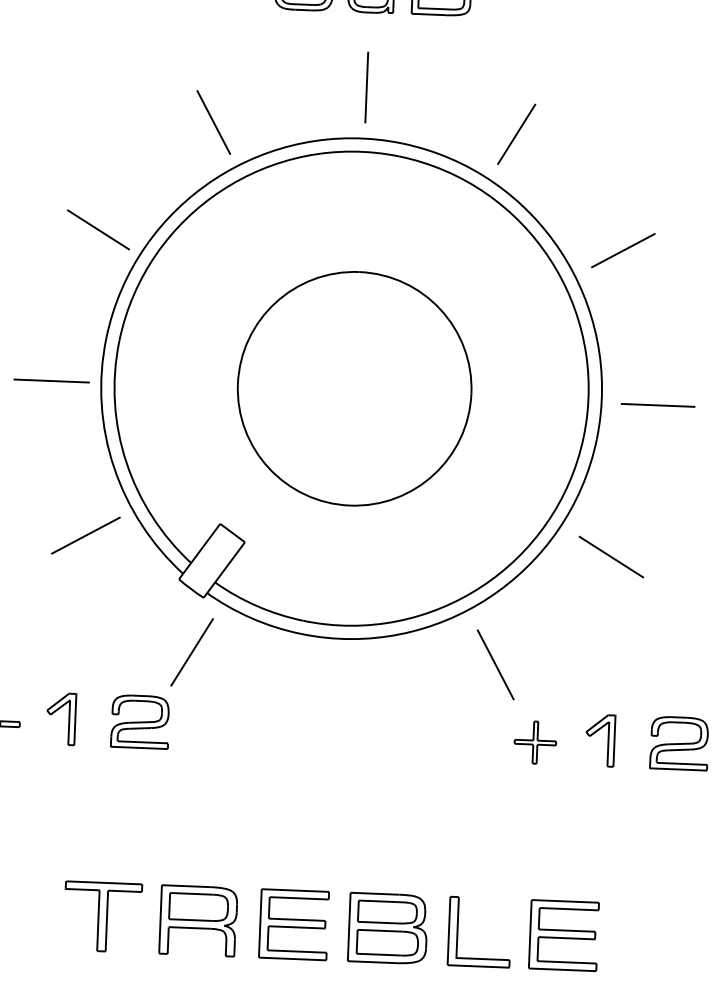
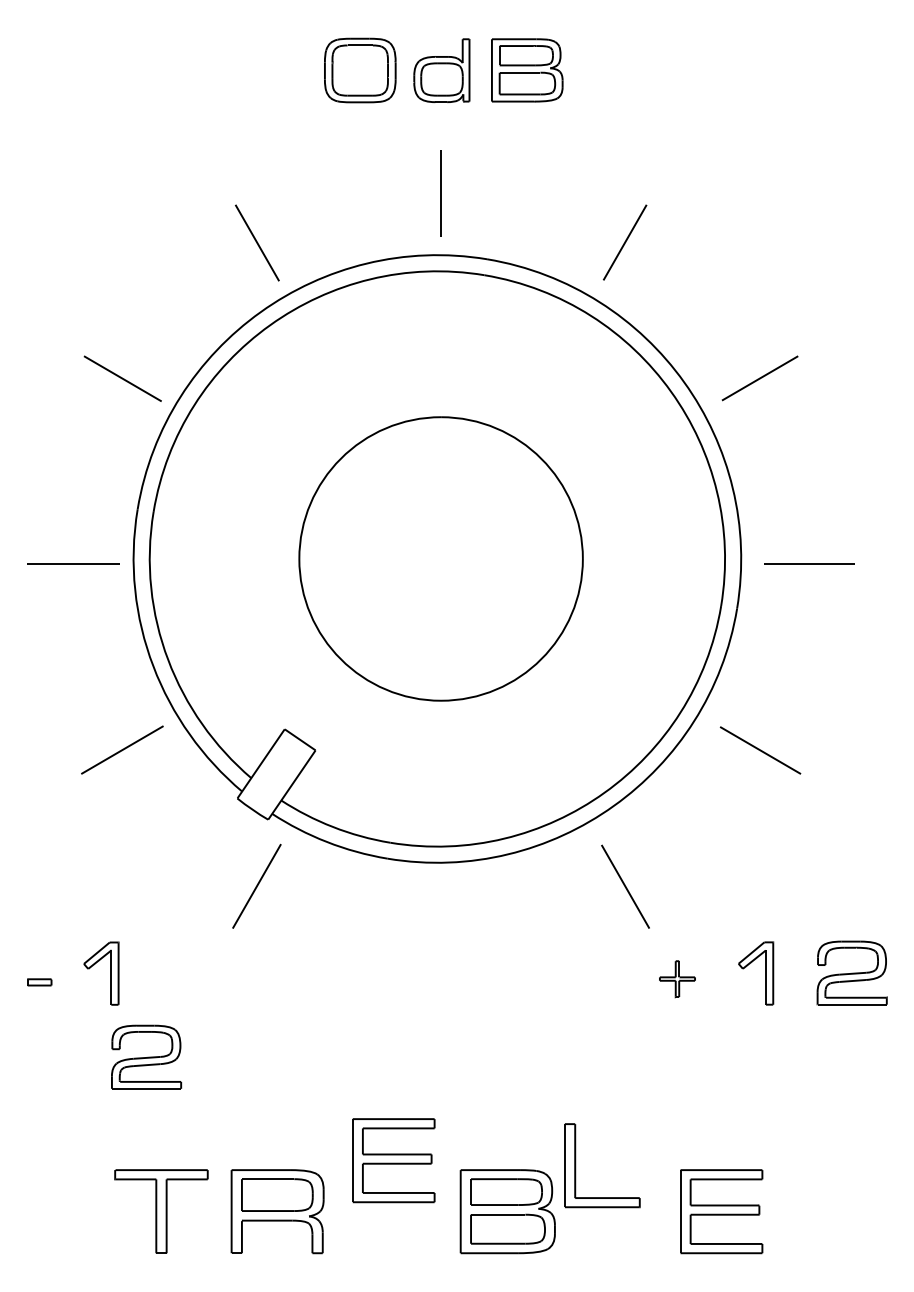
part: (140, 721) -> (146, 1056), moved
part: (535, 742) -> (677, 978), size x0.7
part: (293, 924) -> (393, 1160), moved
part: (458, 931) -> (576, 1165), moved

